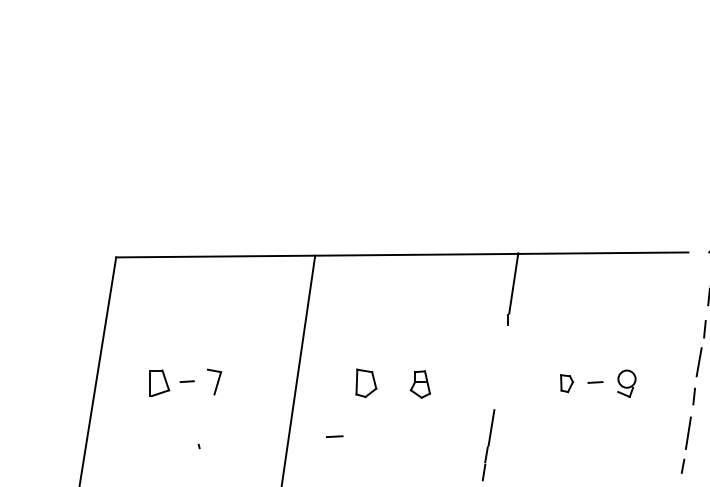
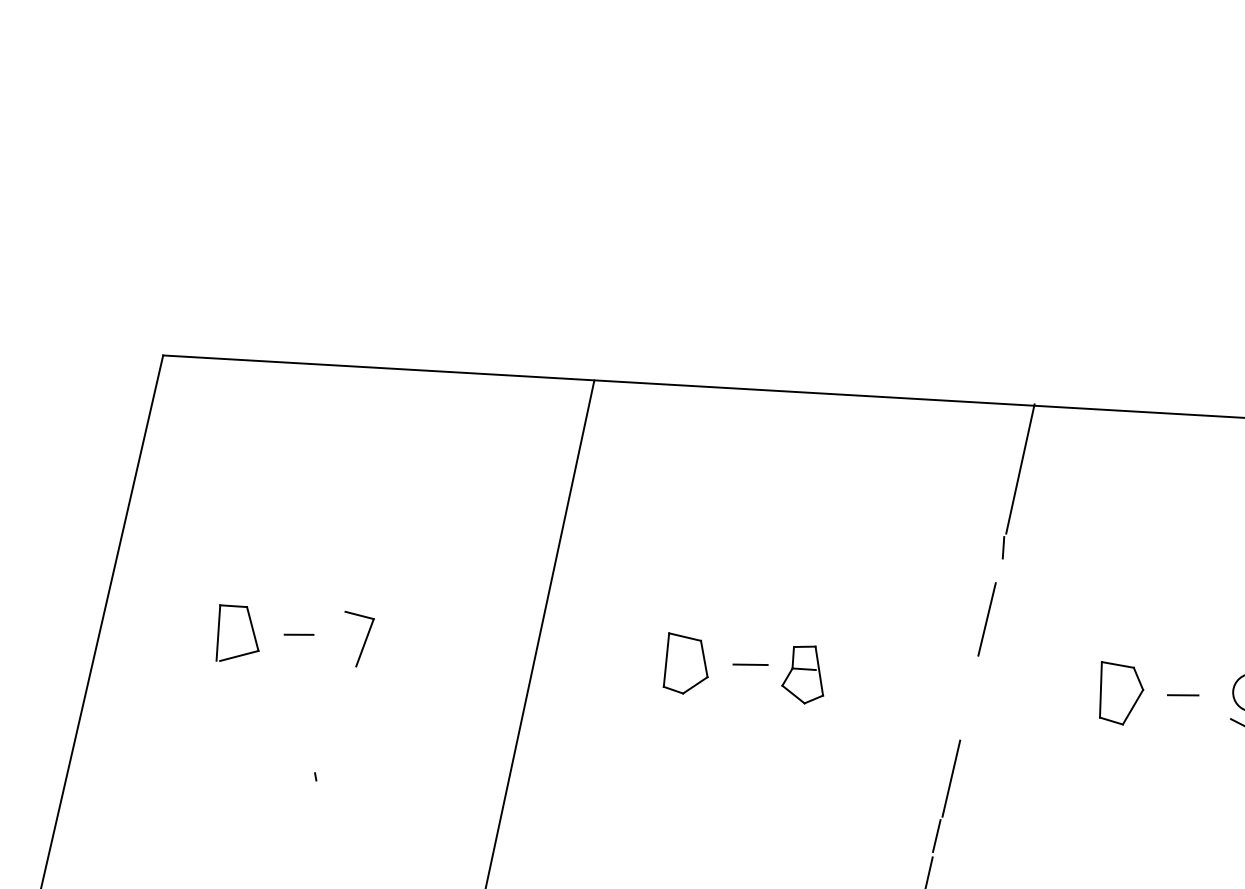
line: (502, 353) -> (985, 619), added
part: (566, 383) -> (1120, 693), size x1.67
line: (334, 436) -> (750, 664), moved

